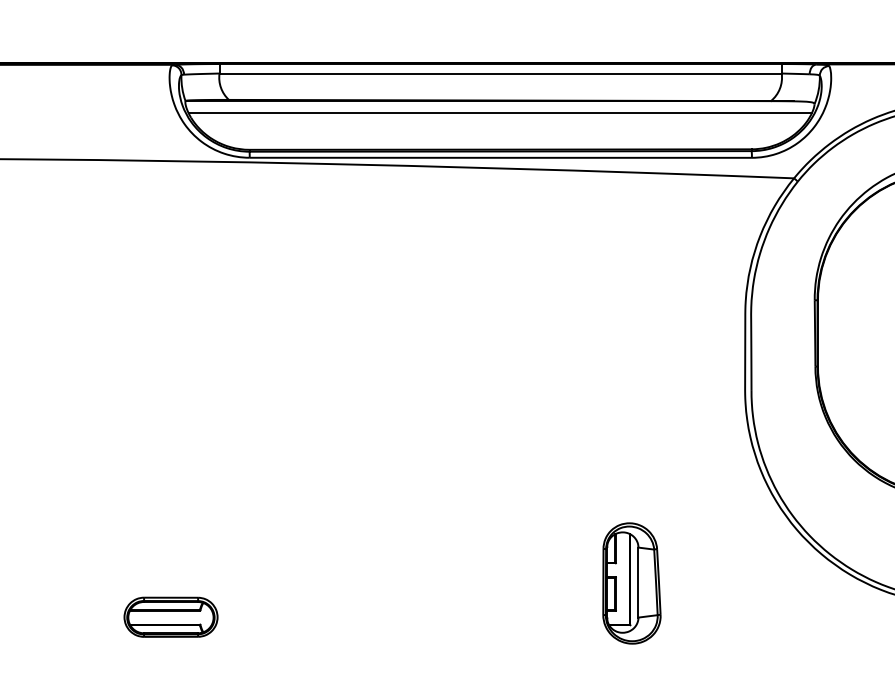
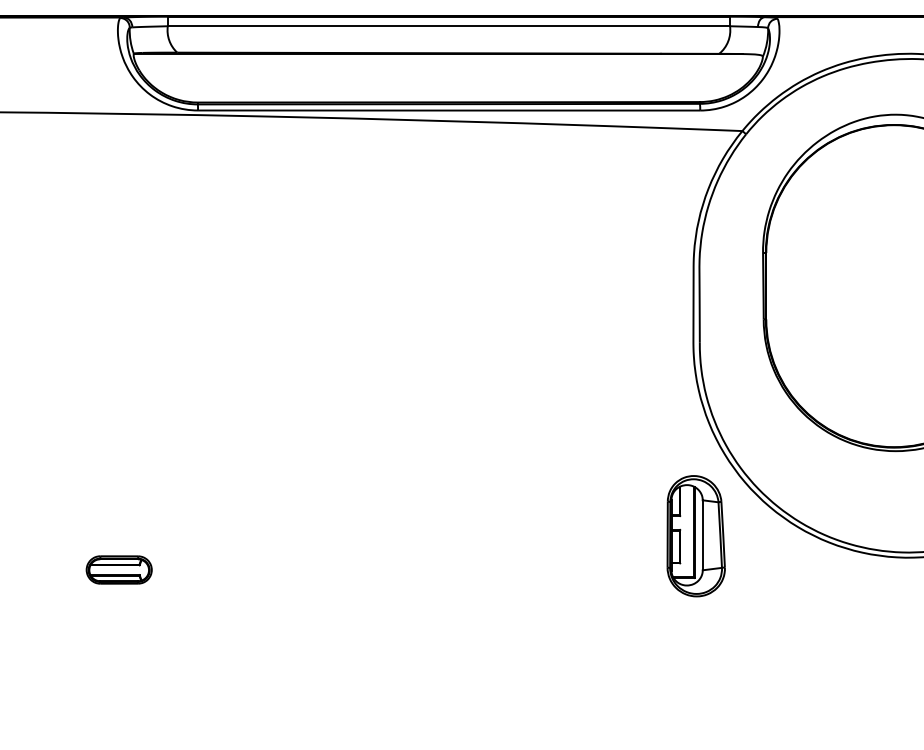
line: (500, 112) -> (448, 65), removed
part: (631, 583) -> (695, 536), moved
part: (170, 616) -> (118, 569), size x0.7

